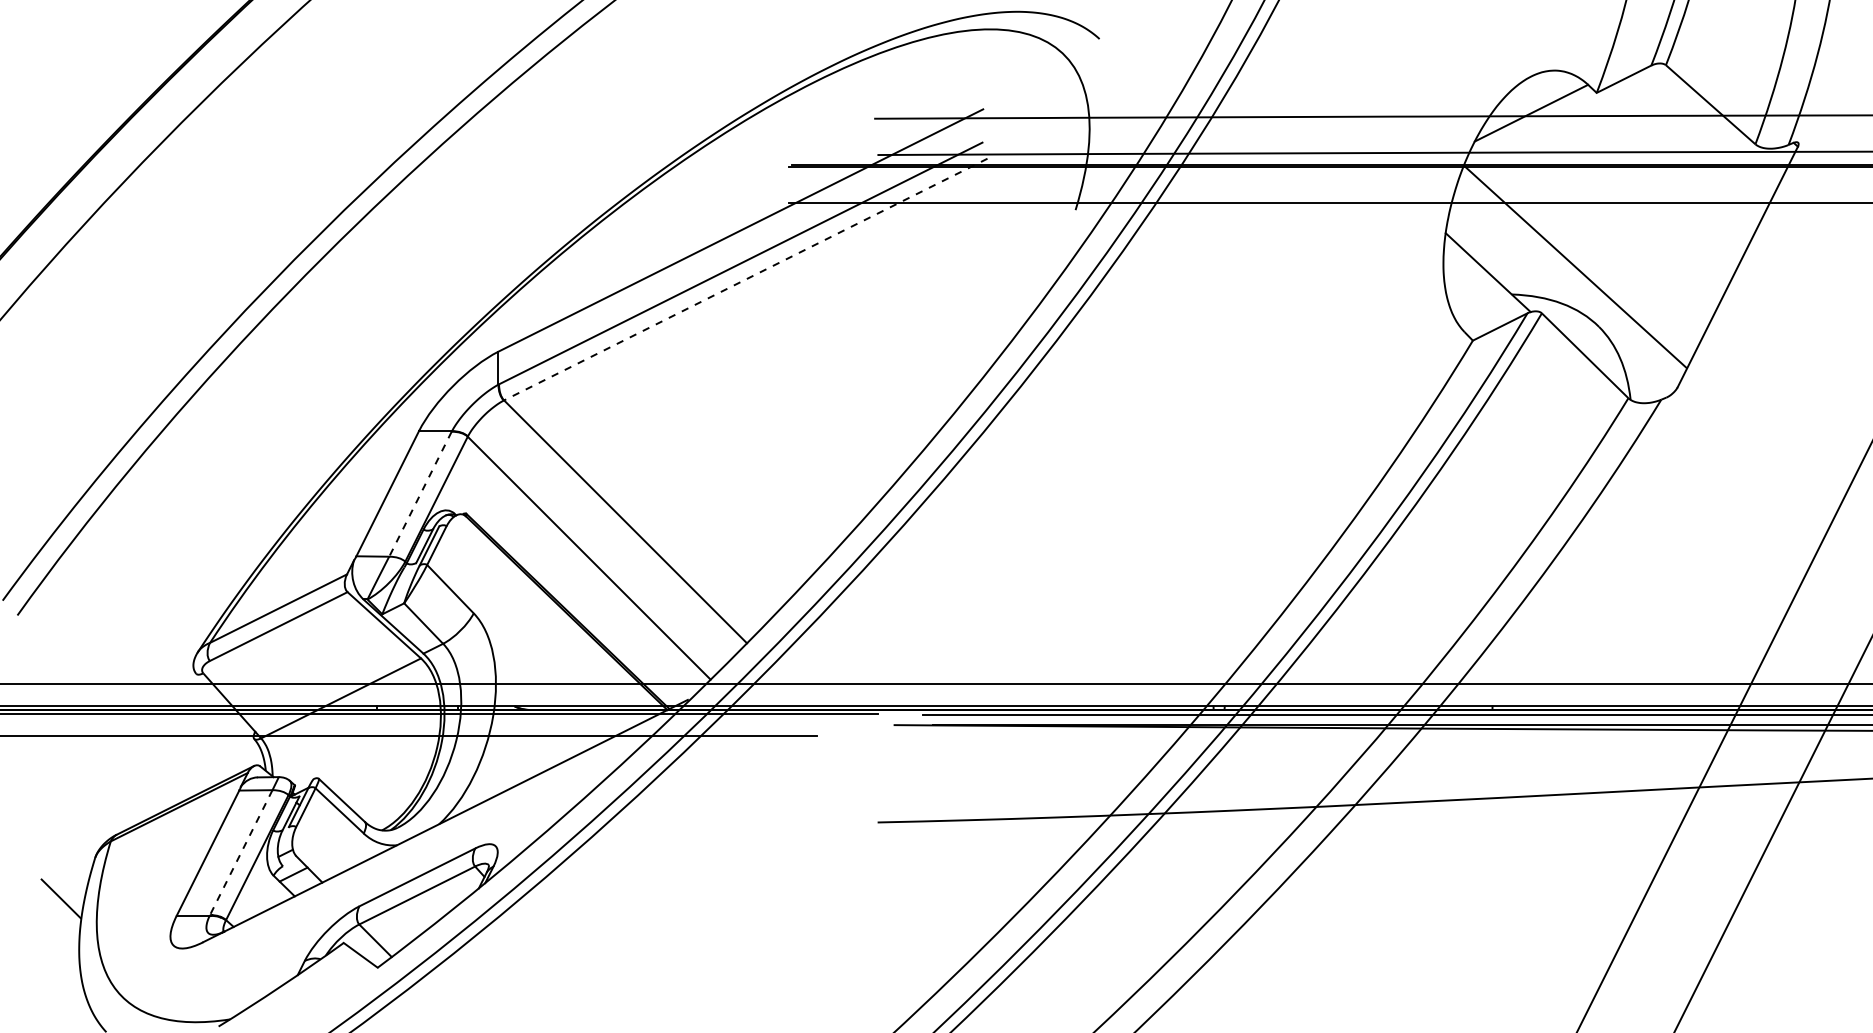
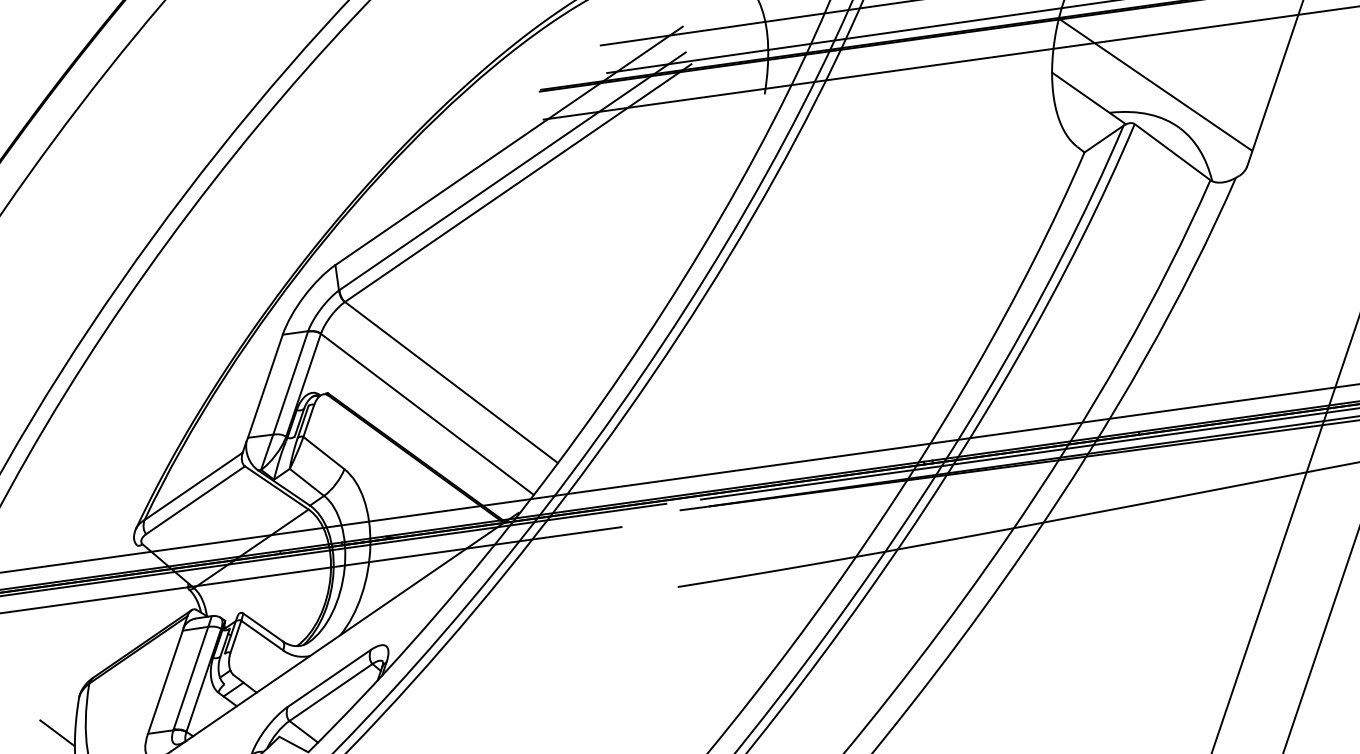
line: (745, 279) -> (517, 183), dashed -> solid
line: (420, 494) -> (290, 383), dashed -> solid
line: (241, 852) -> (191, 678), dashed -> solid

